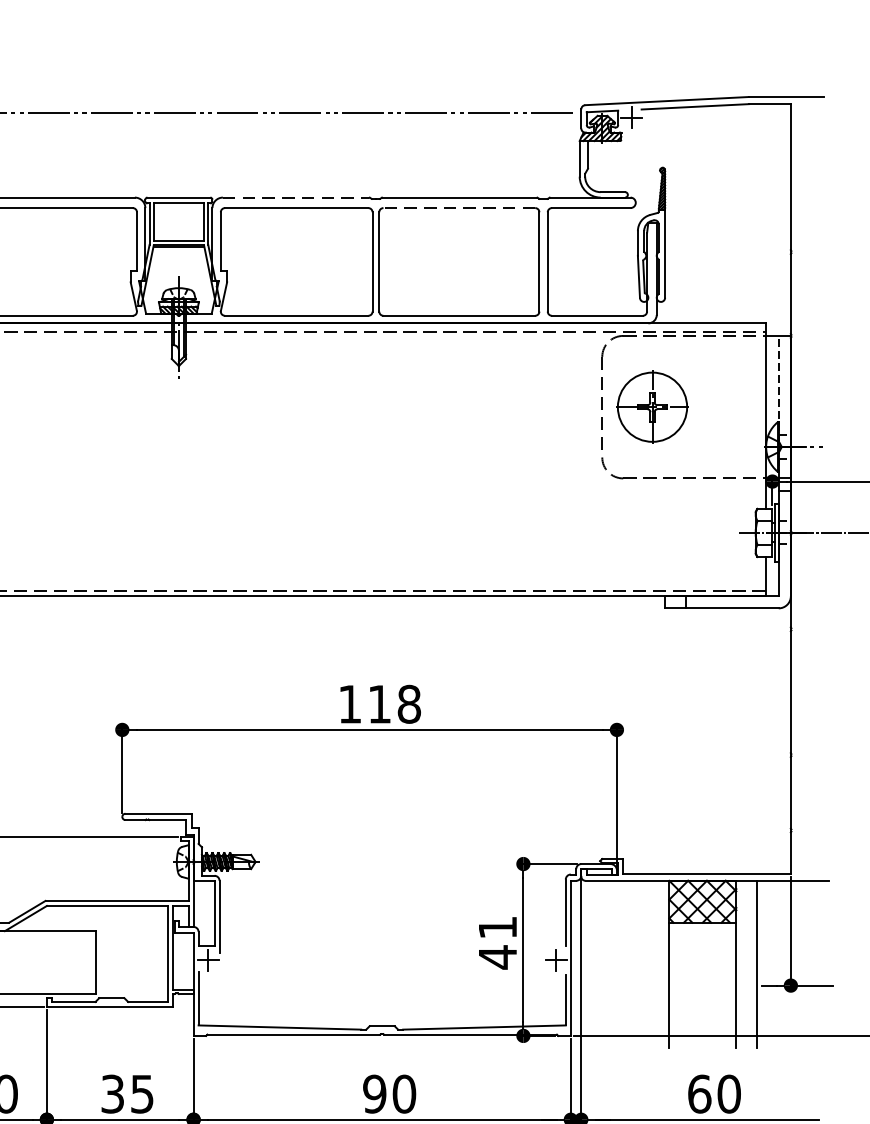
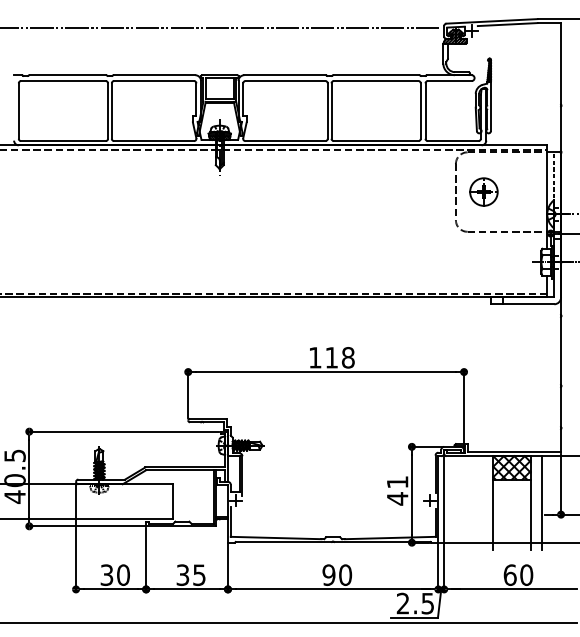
line: (296, 198) -> (285, 75), dashed -> solid
line: (458, 208) -> (375, 81), dashed -> solid
part: (651, 406) -> (483, 191), size x0.71

